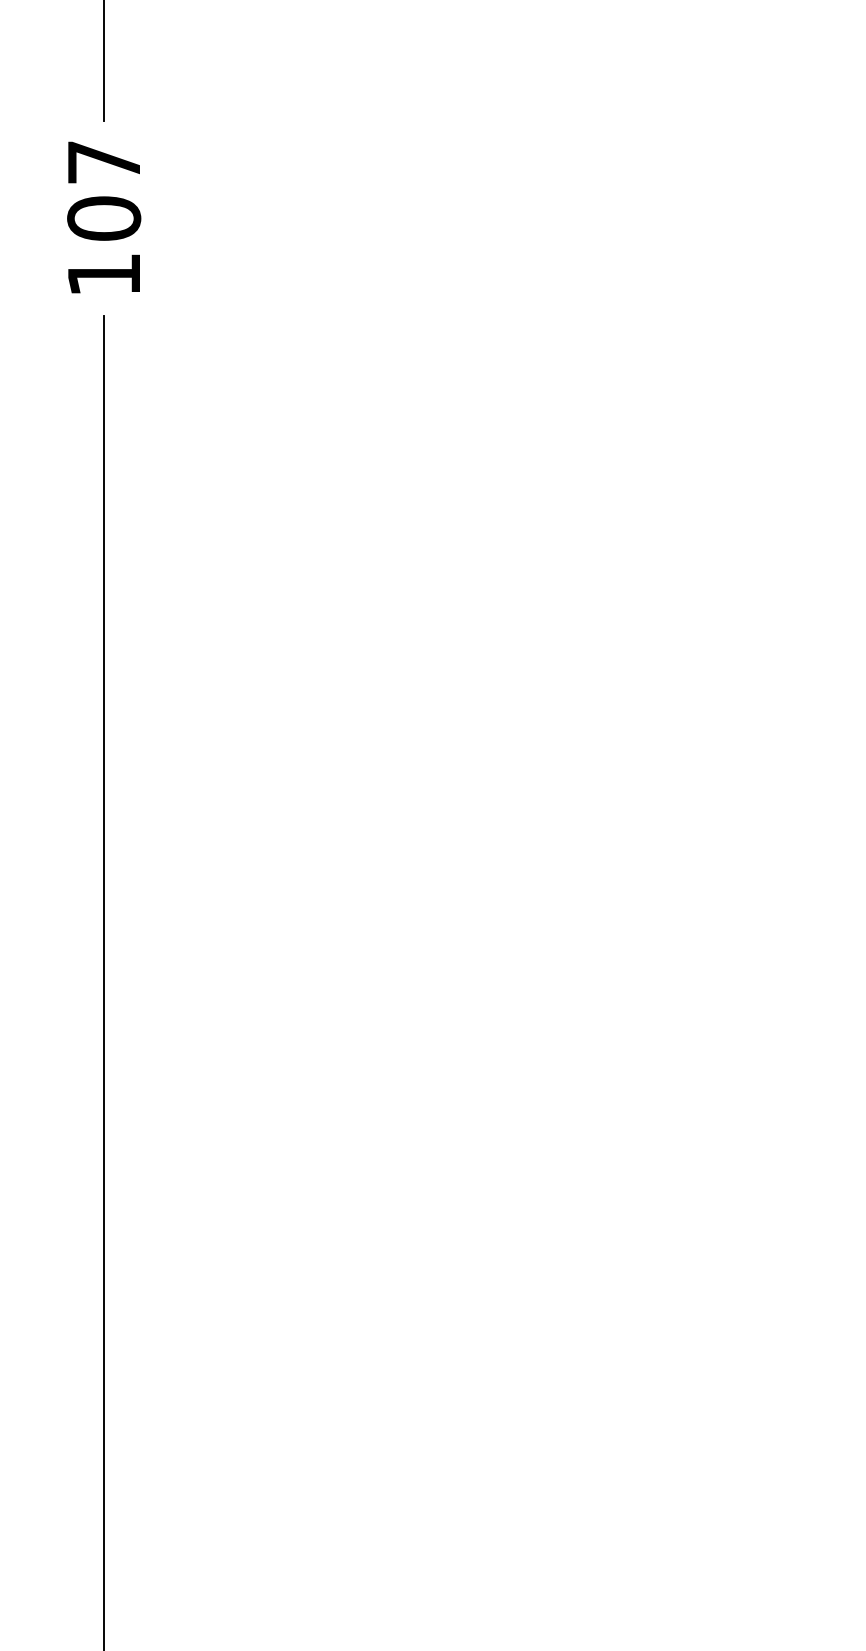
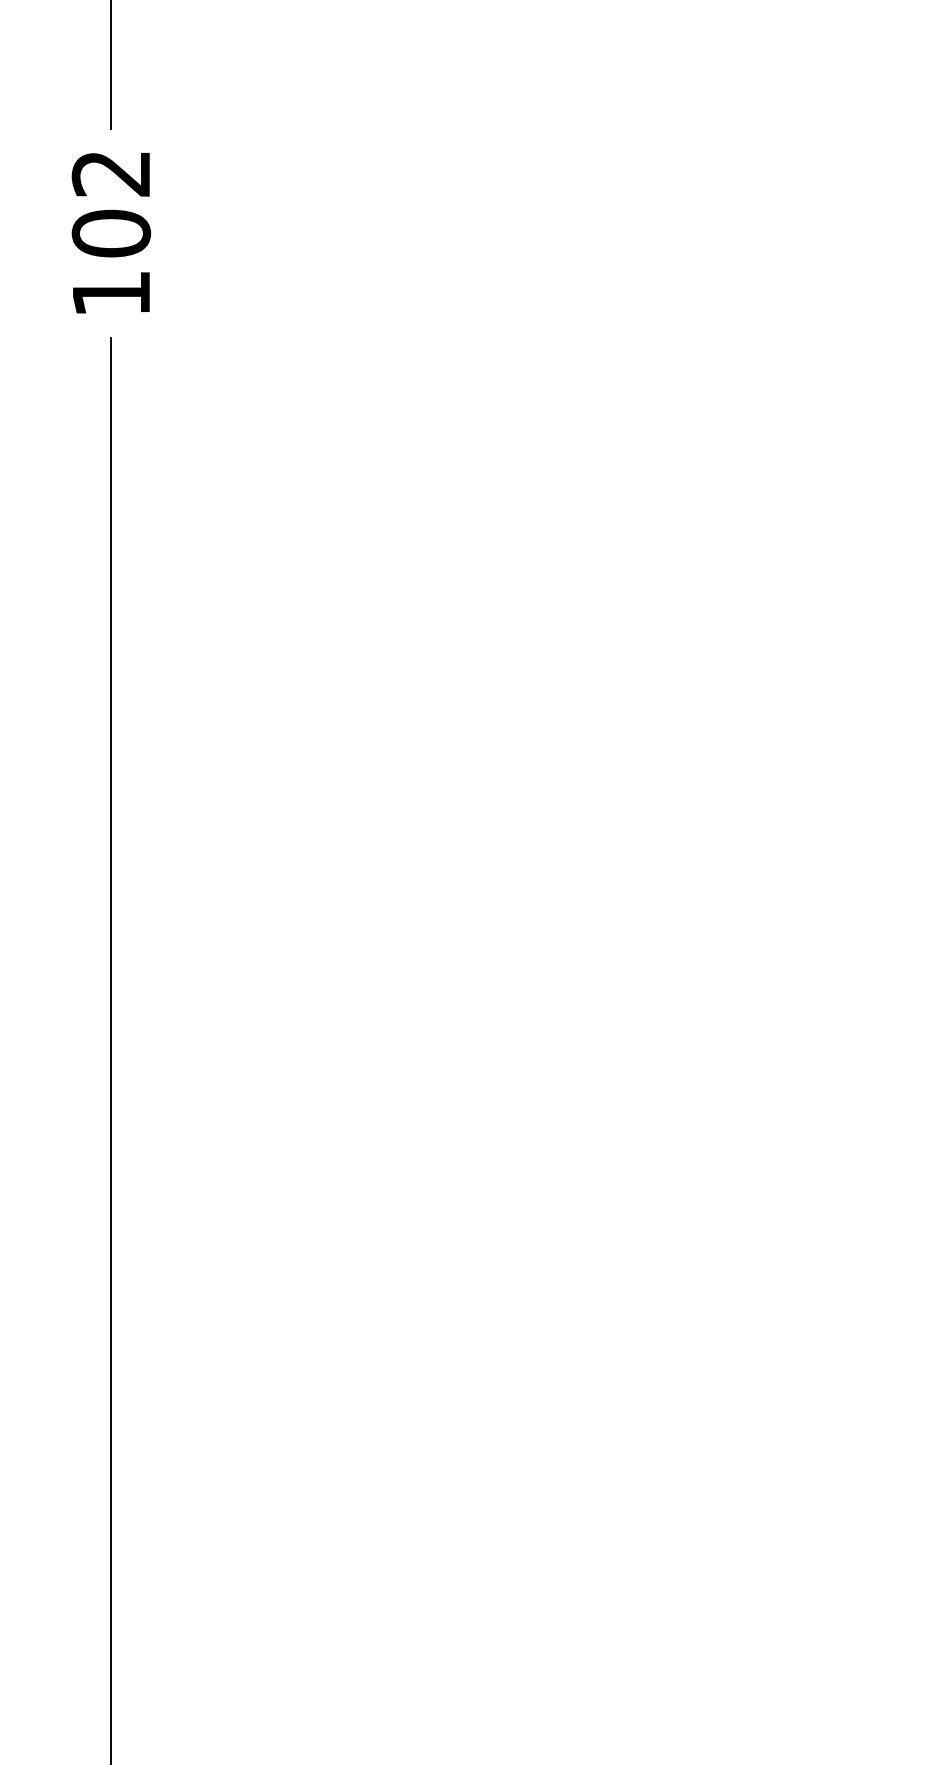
text: (103, 162) -> (110, 173), 107 -> 102

